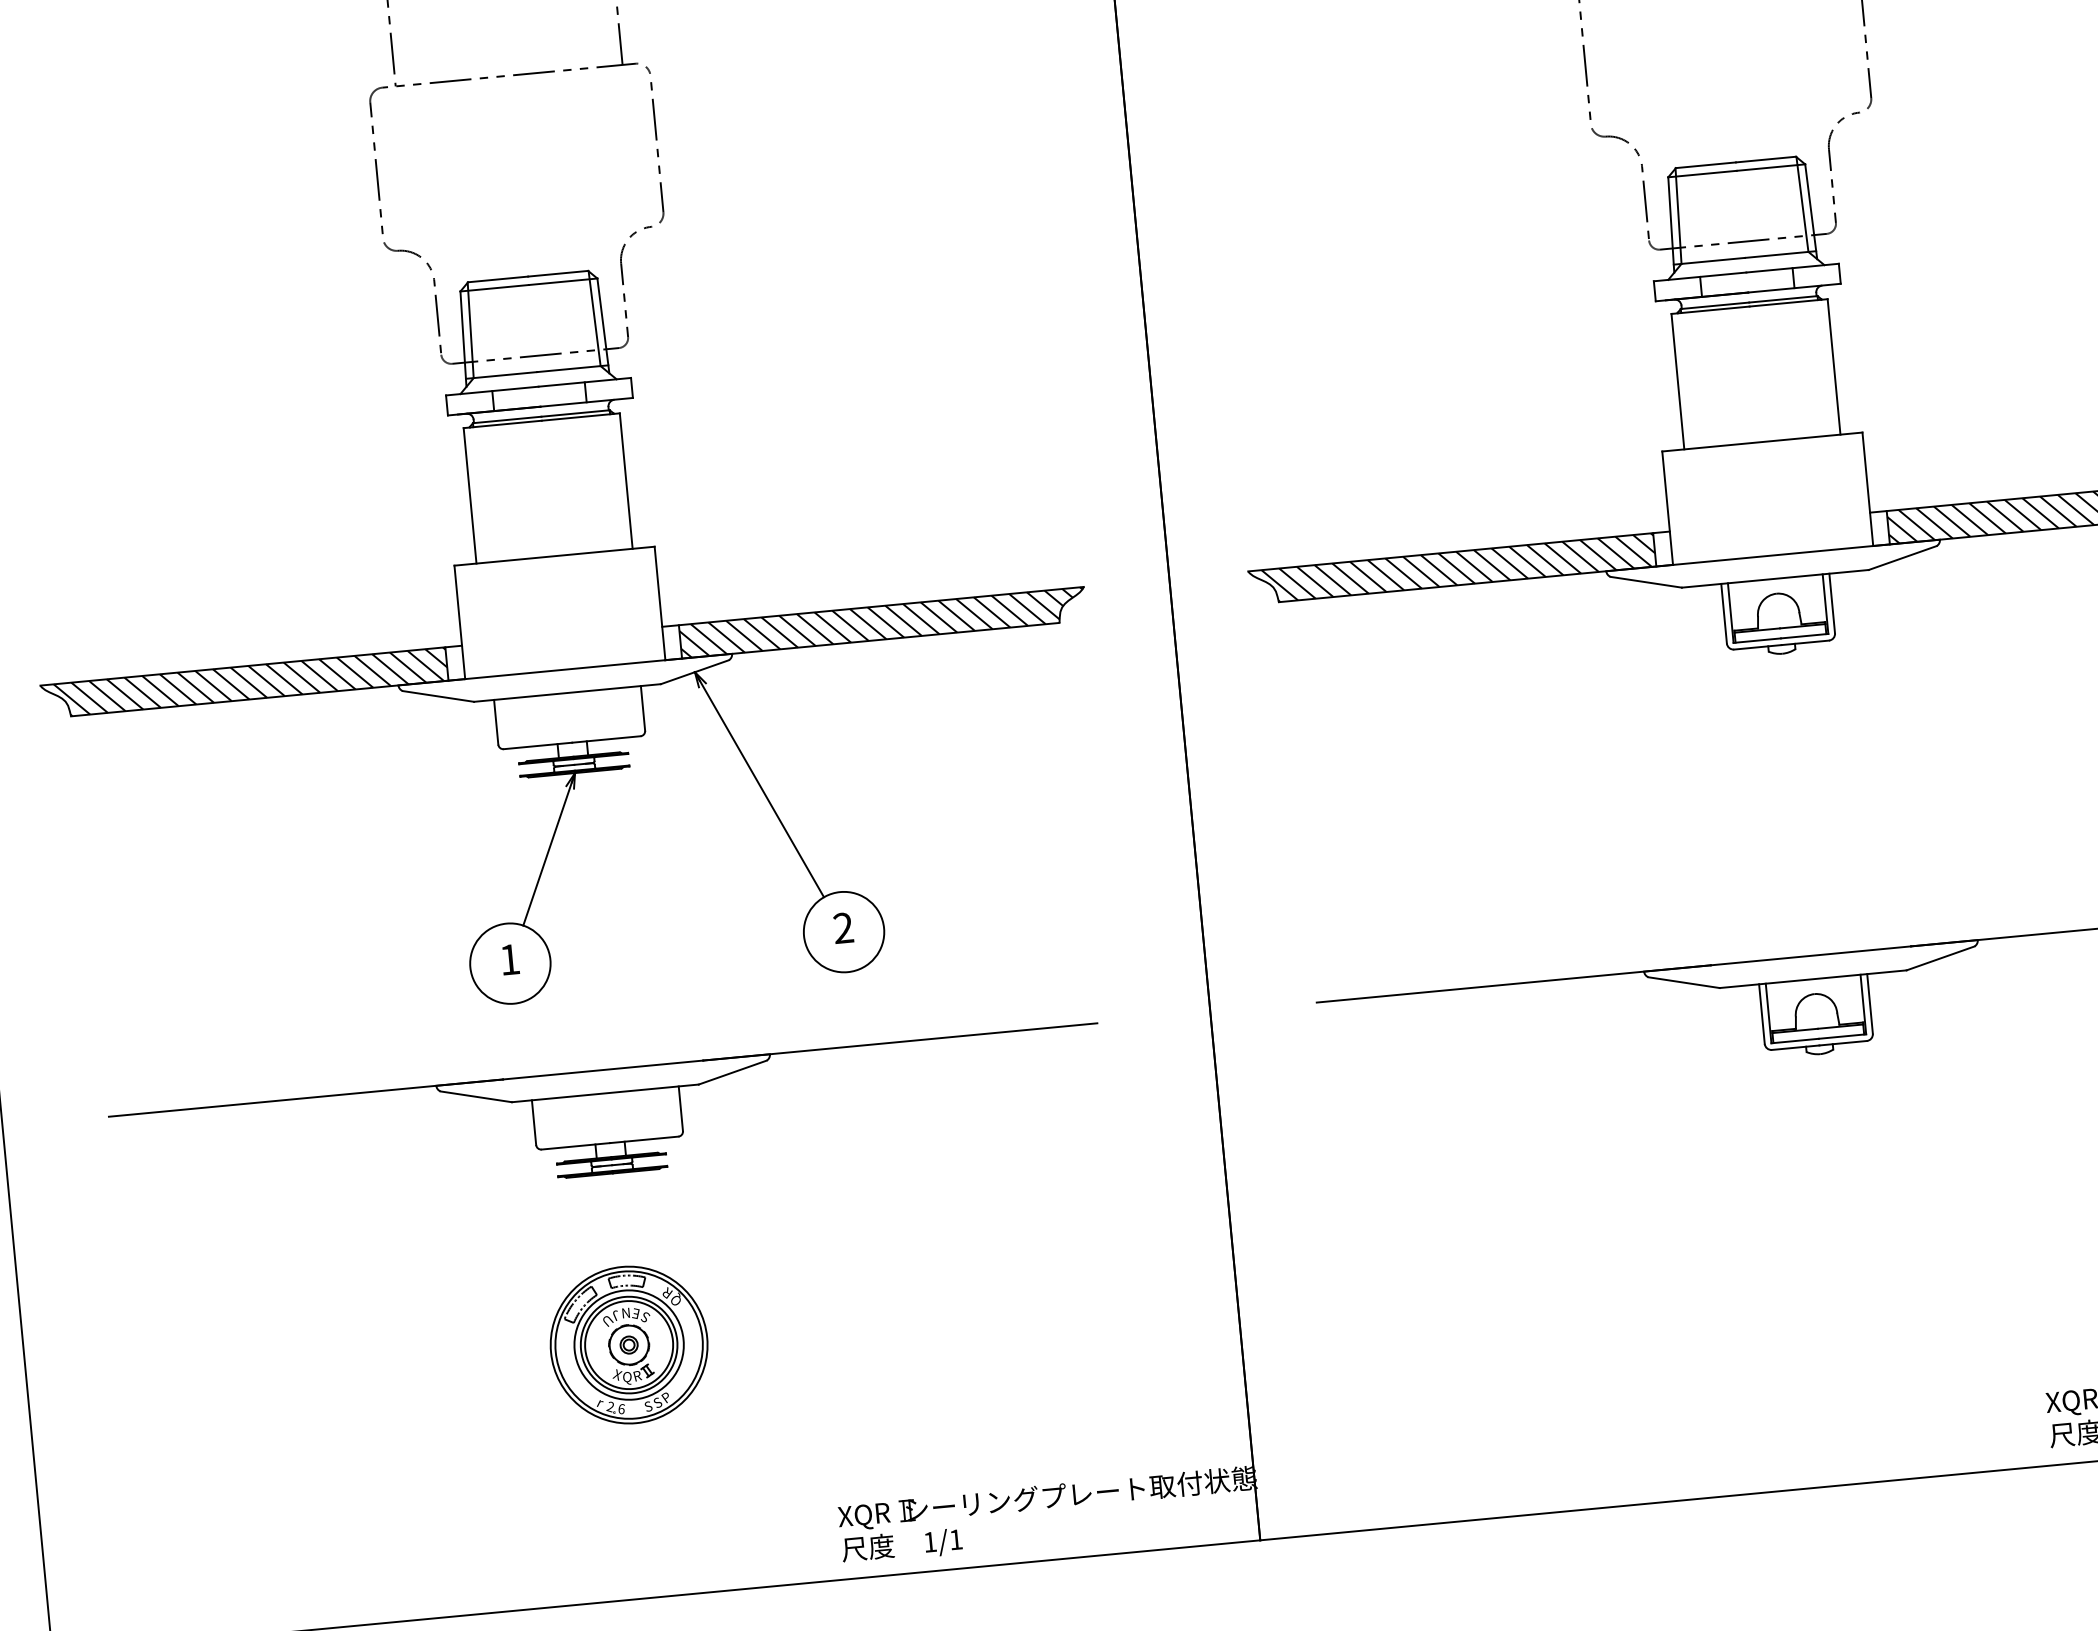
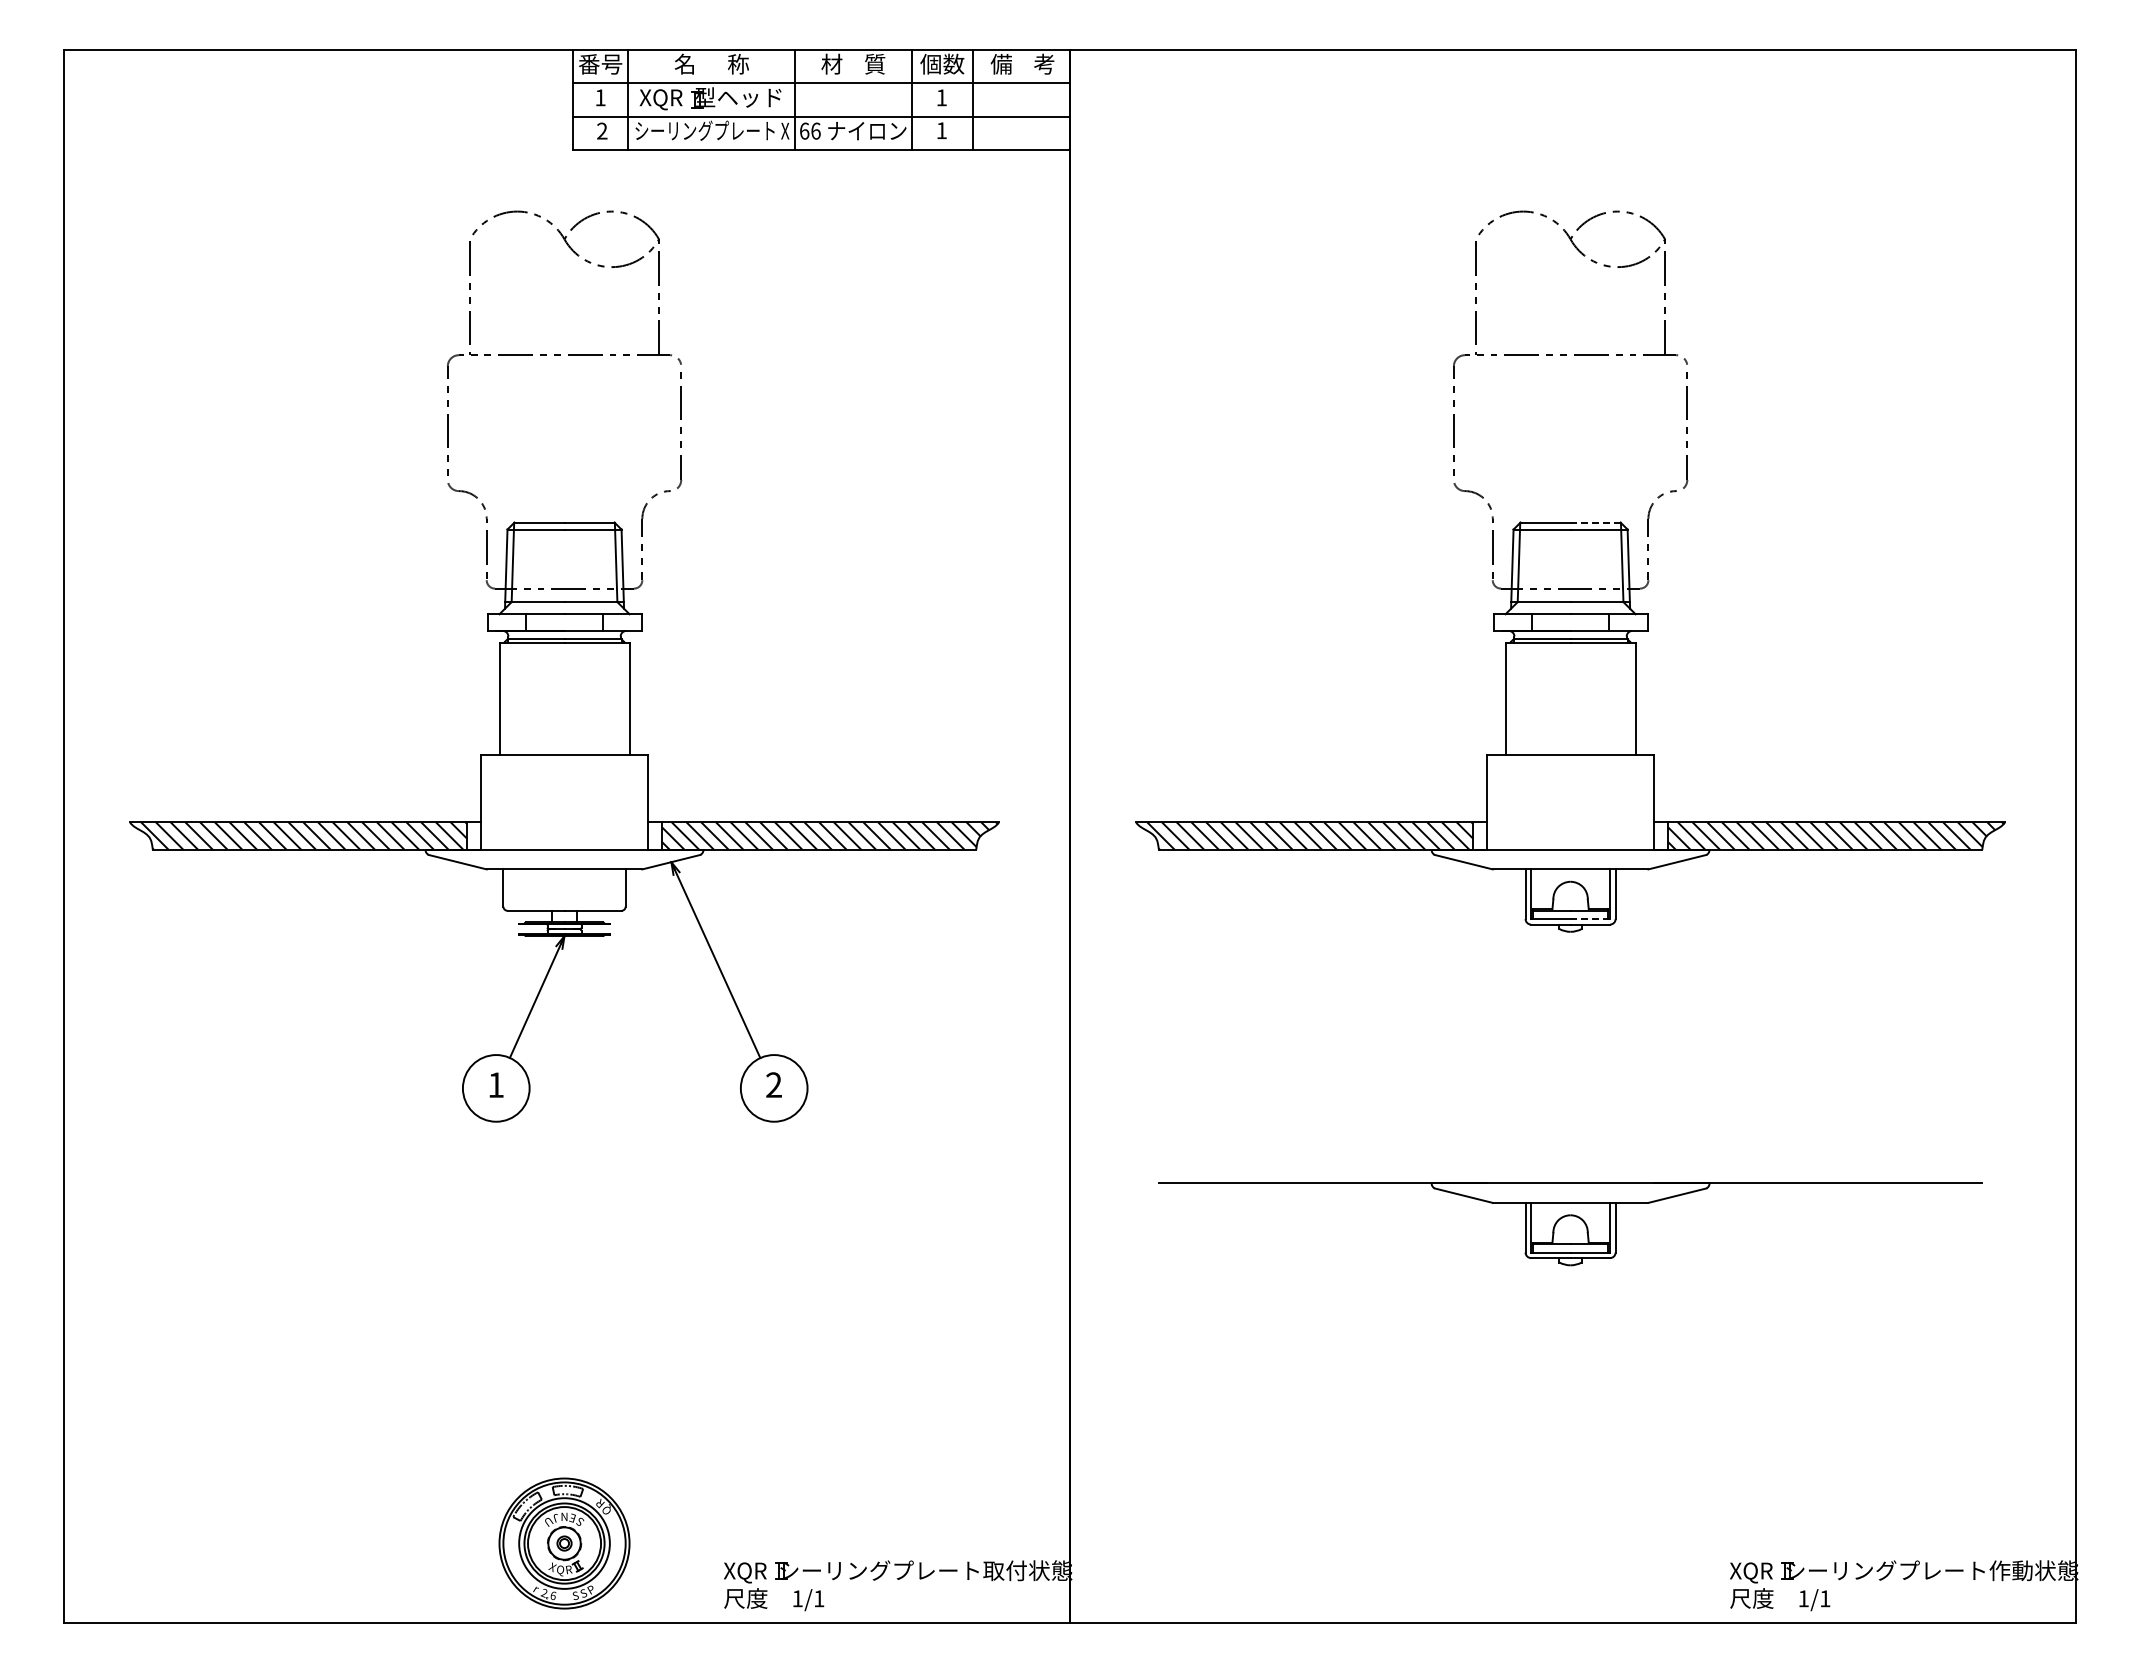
line: (1765, 159) -> (1595, 522), solid -> dashed
line: (1804, 636) -> (1590, 919), solid -> dashed
part: (607, 1121) -> (564, 1226), removed
part: (629, 1345) -> (564, 1543), moved

